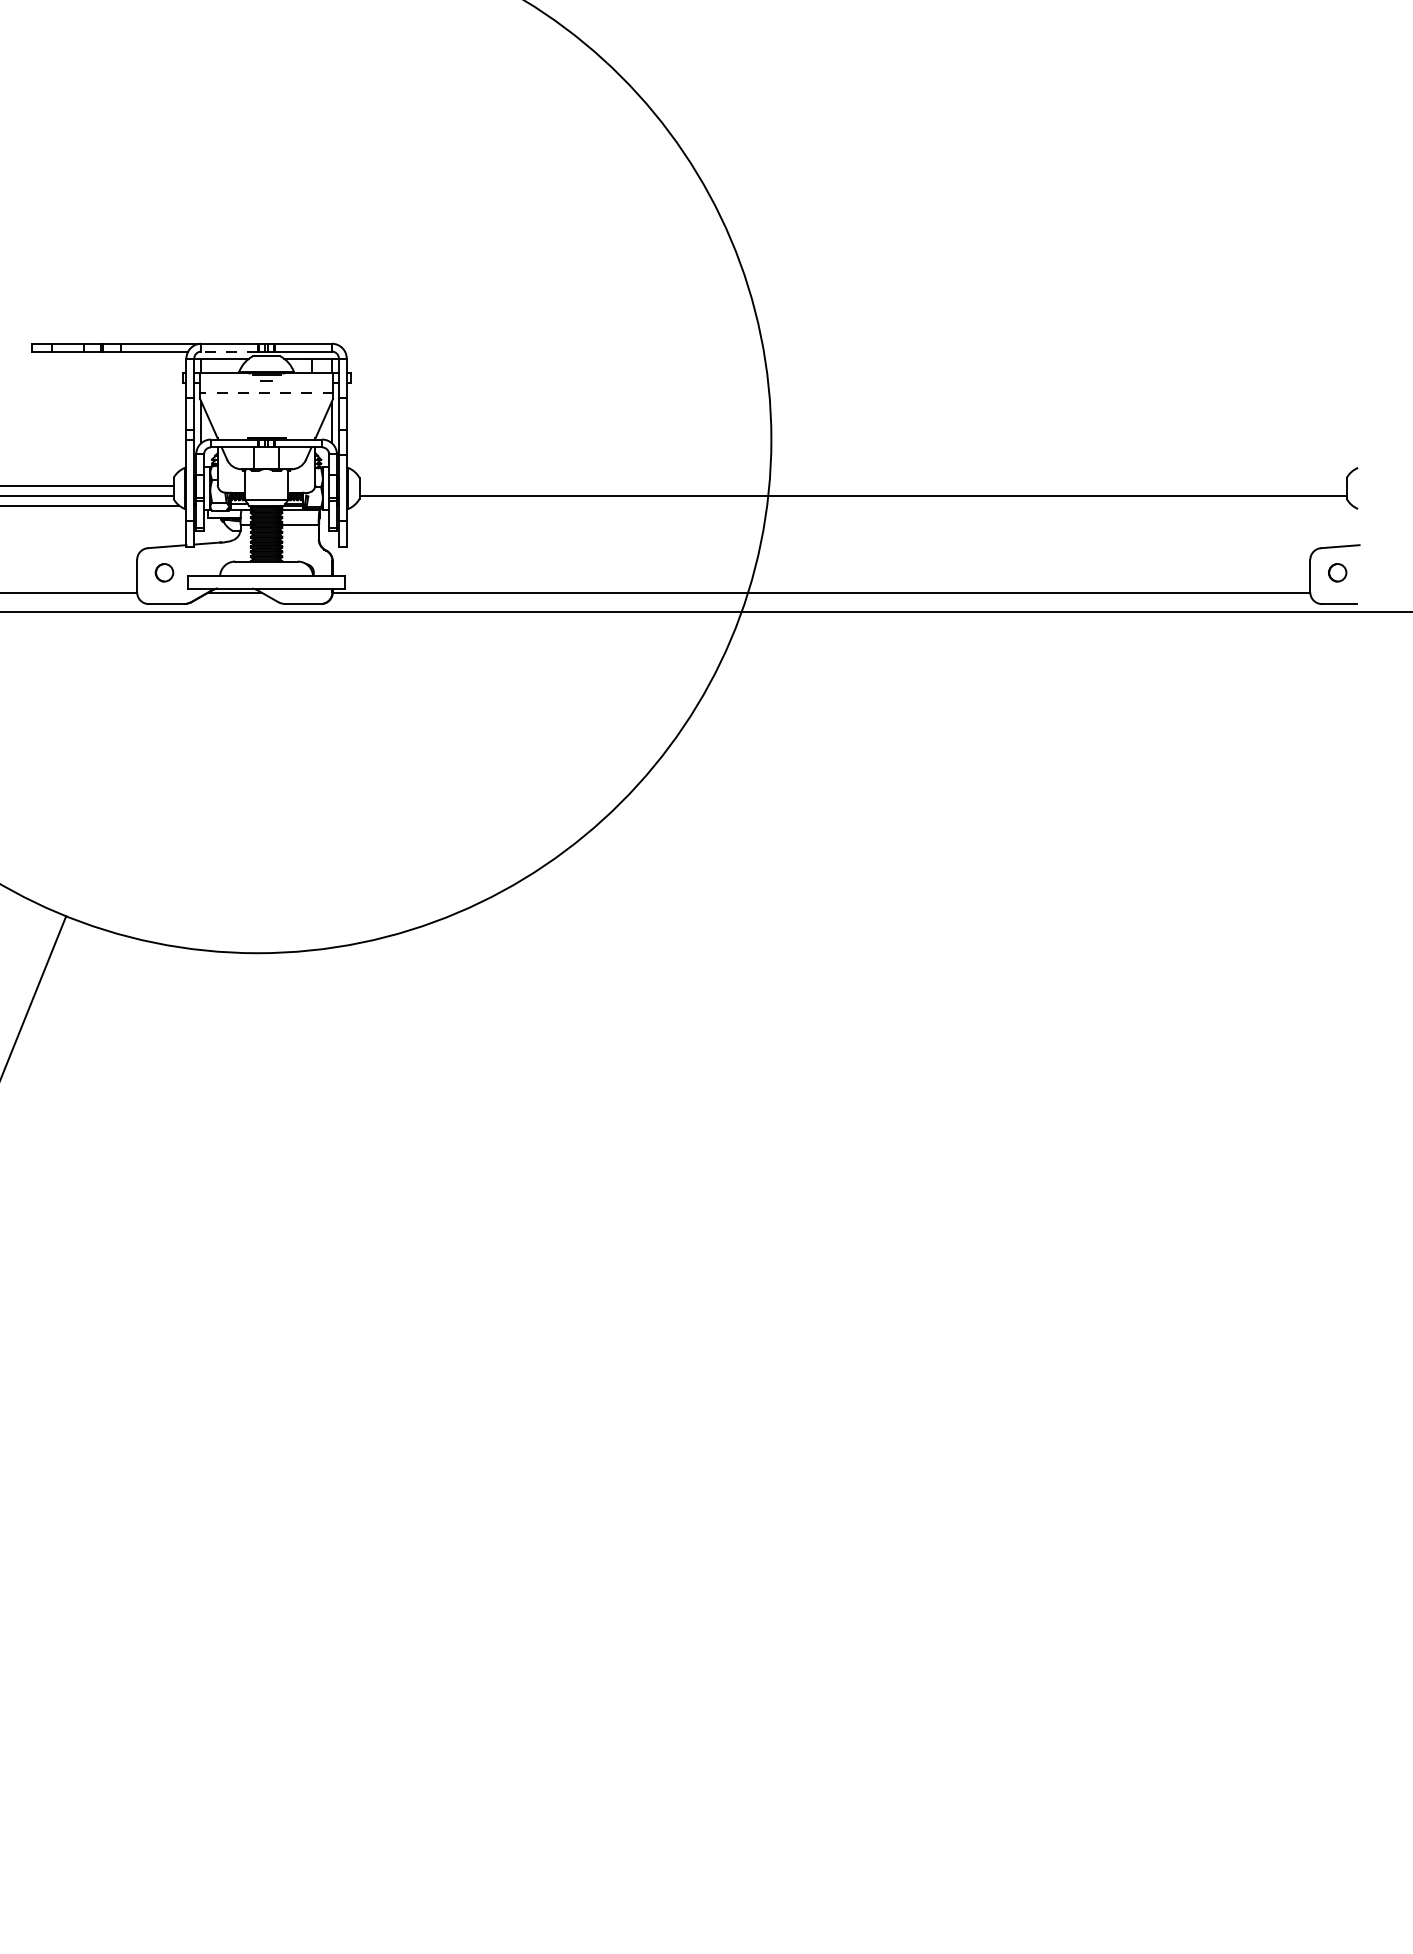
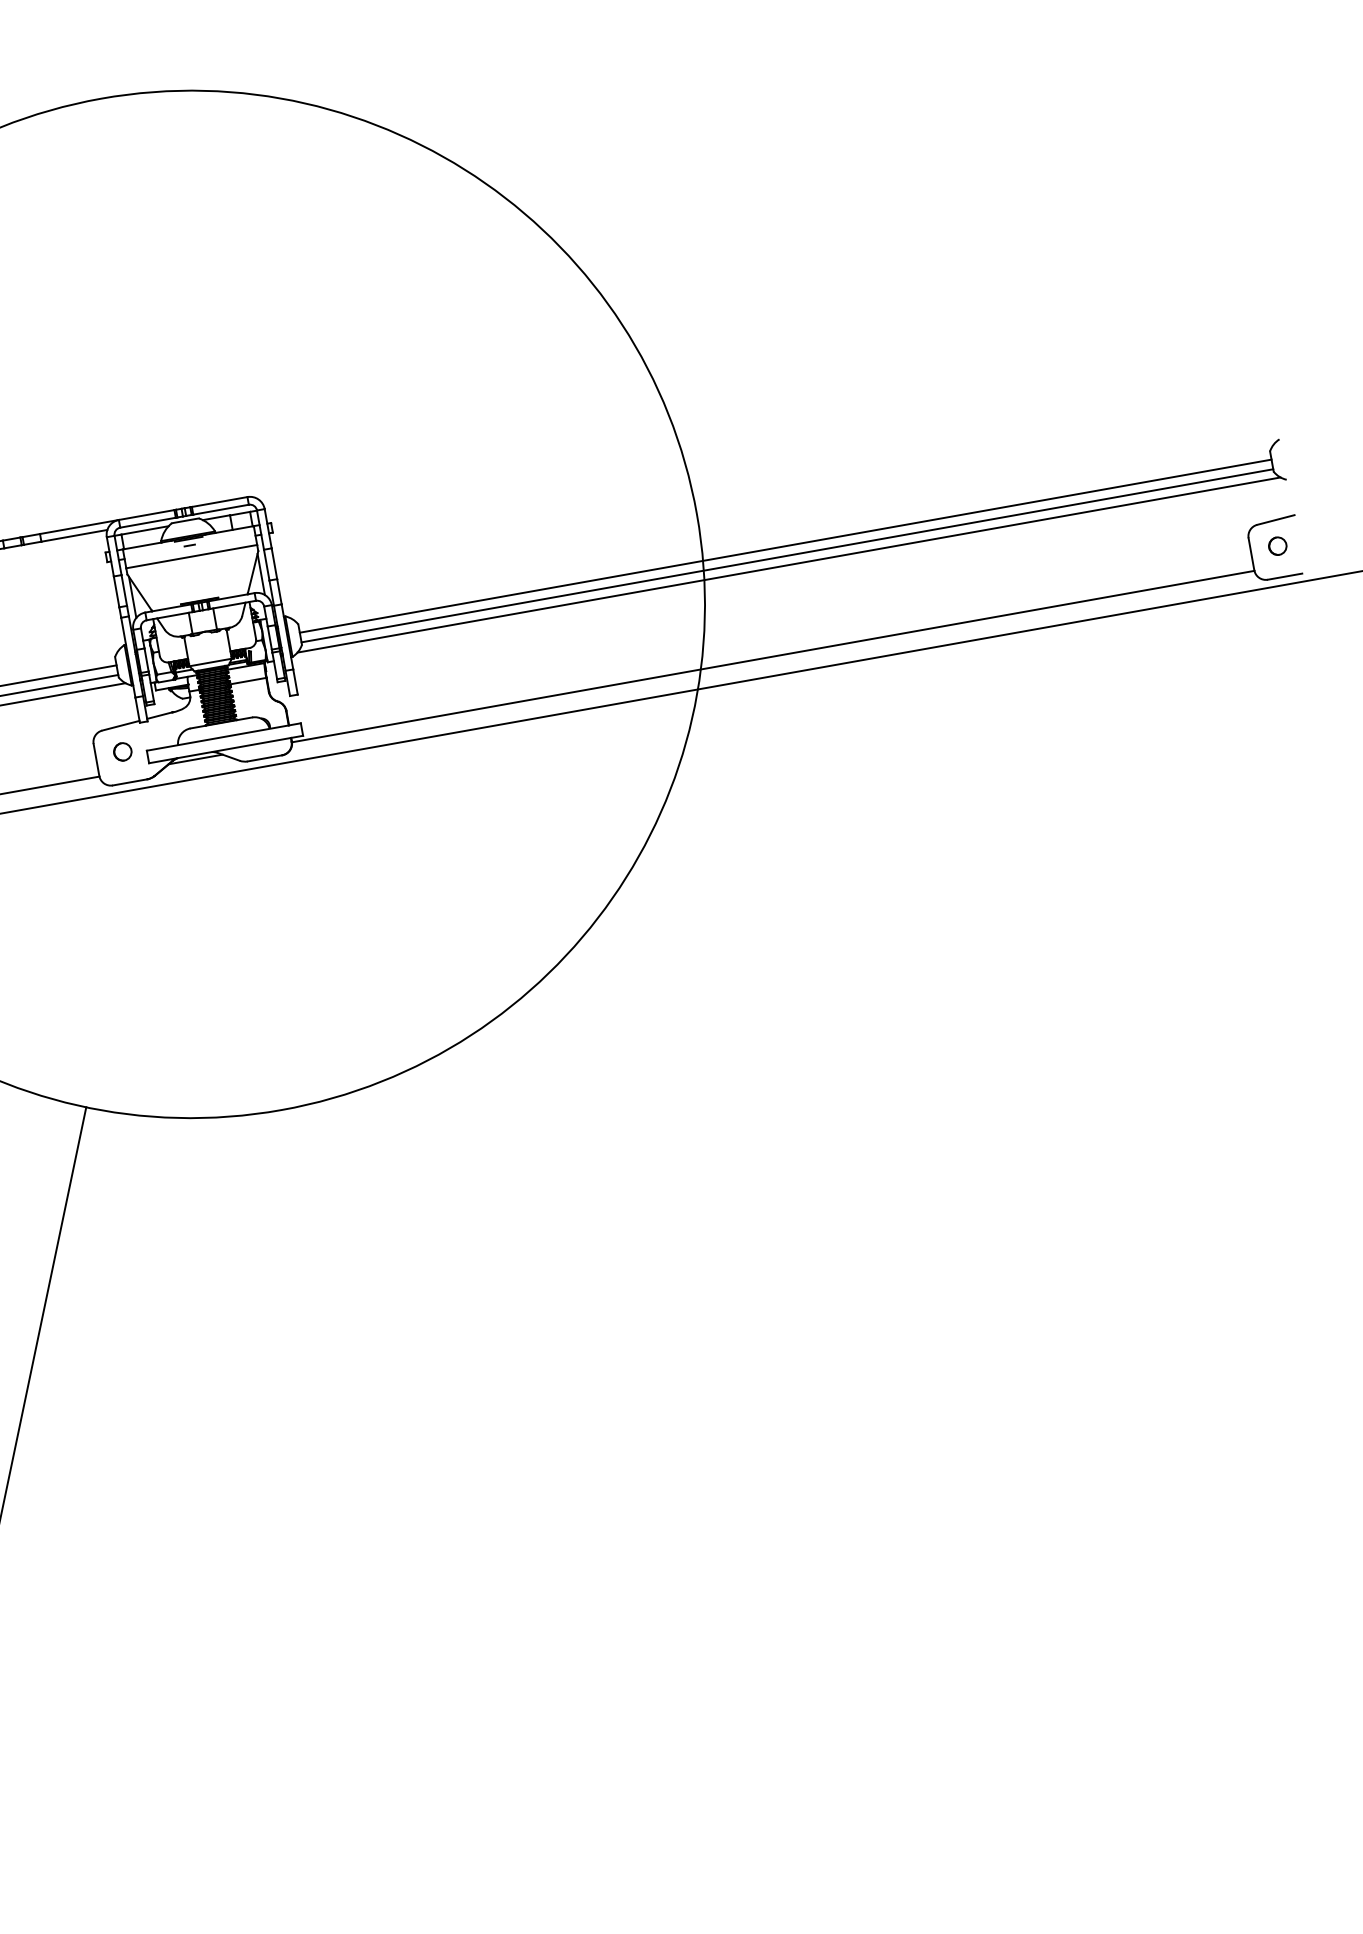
line: (229, 351) -> (148, 522), dashed -> solid
line: (266, 392) -> (191, 556), dashed -> solid
line: (852, 486) -> (785, 546), added
line: (852, 505) -> (788, 565), added

